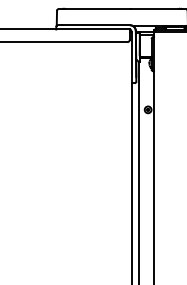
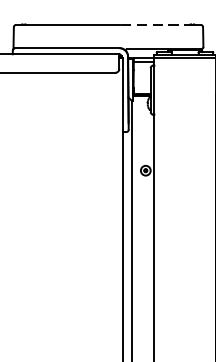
line: (156, 9) -> (157, 25), solid -> dashed

